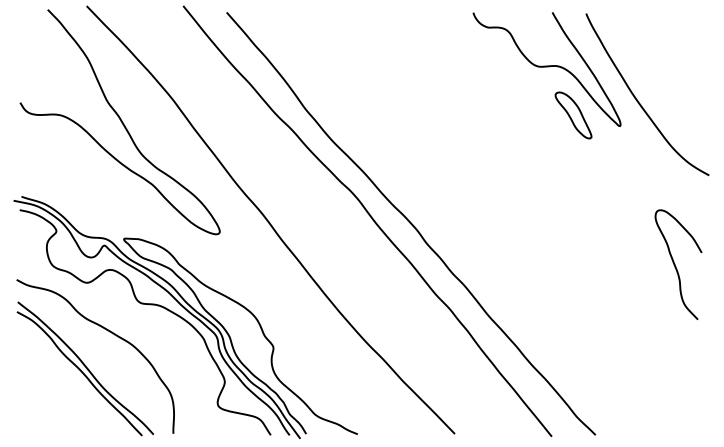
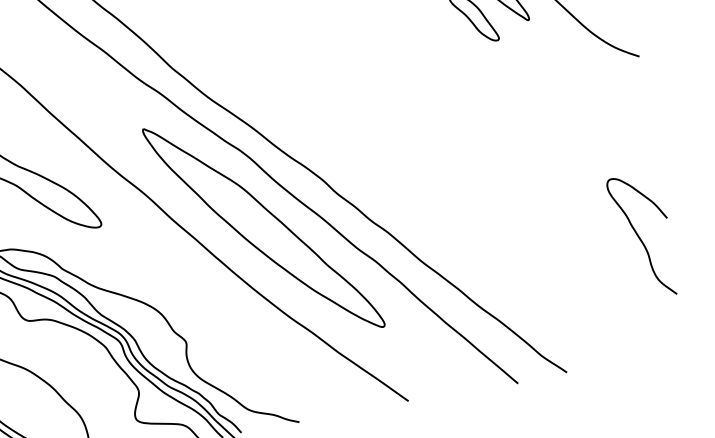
part: (358, 261) -> (263, 227), added
curve: (676, 266) -> (641, 238), moved

